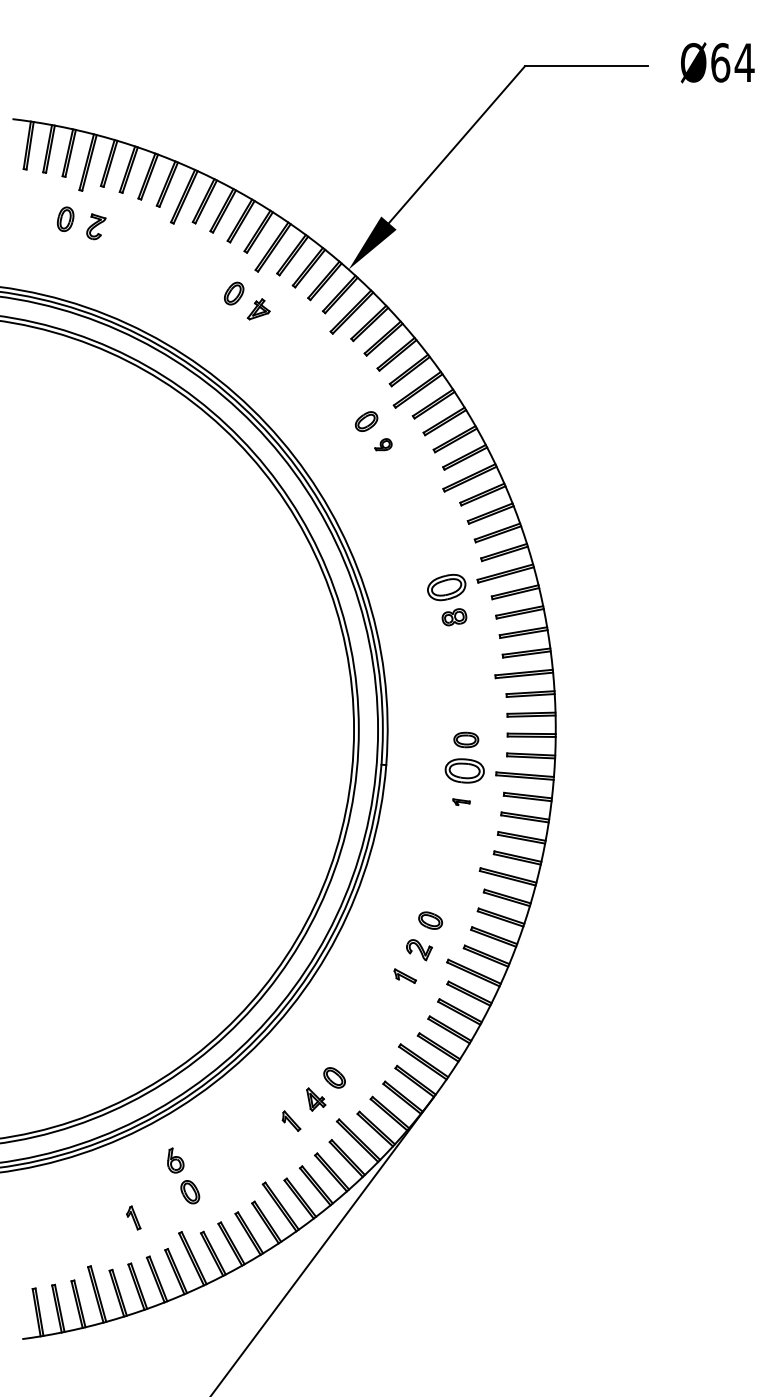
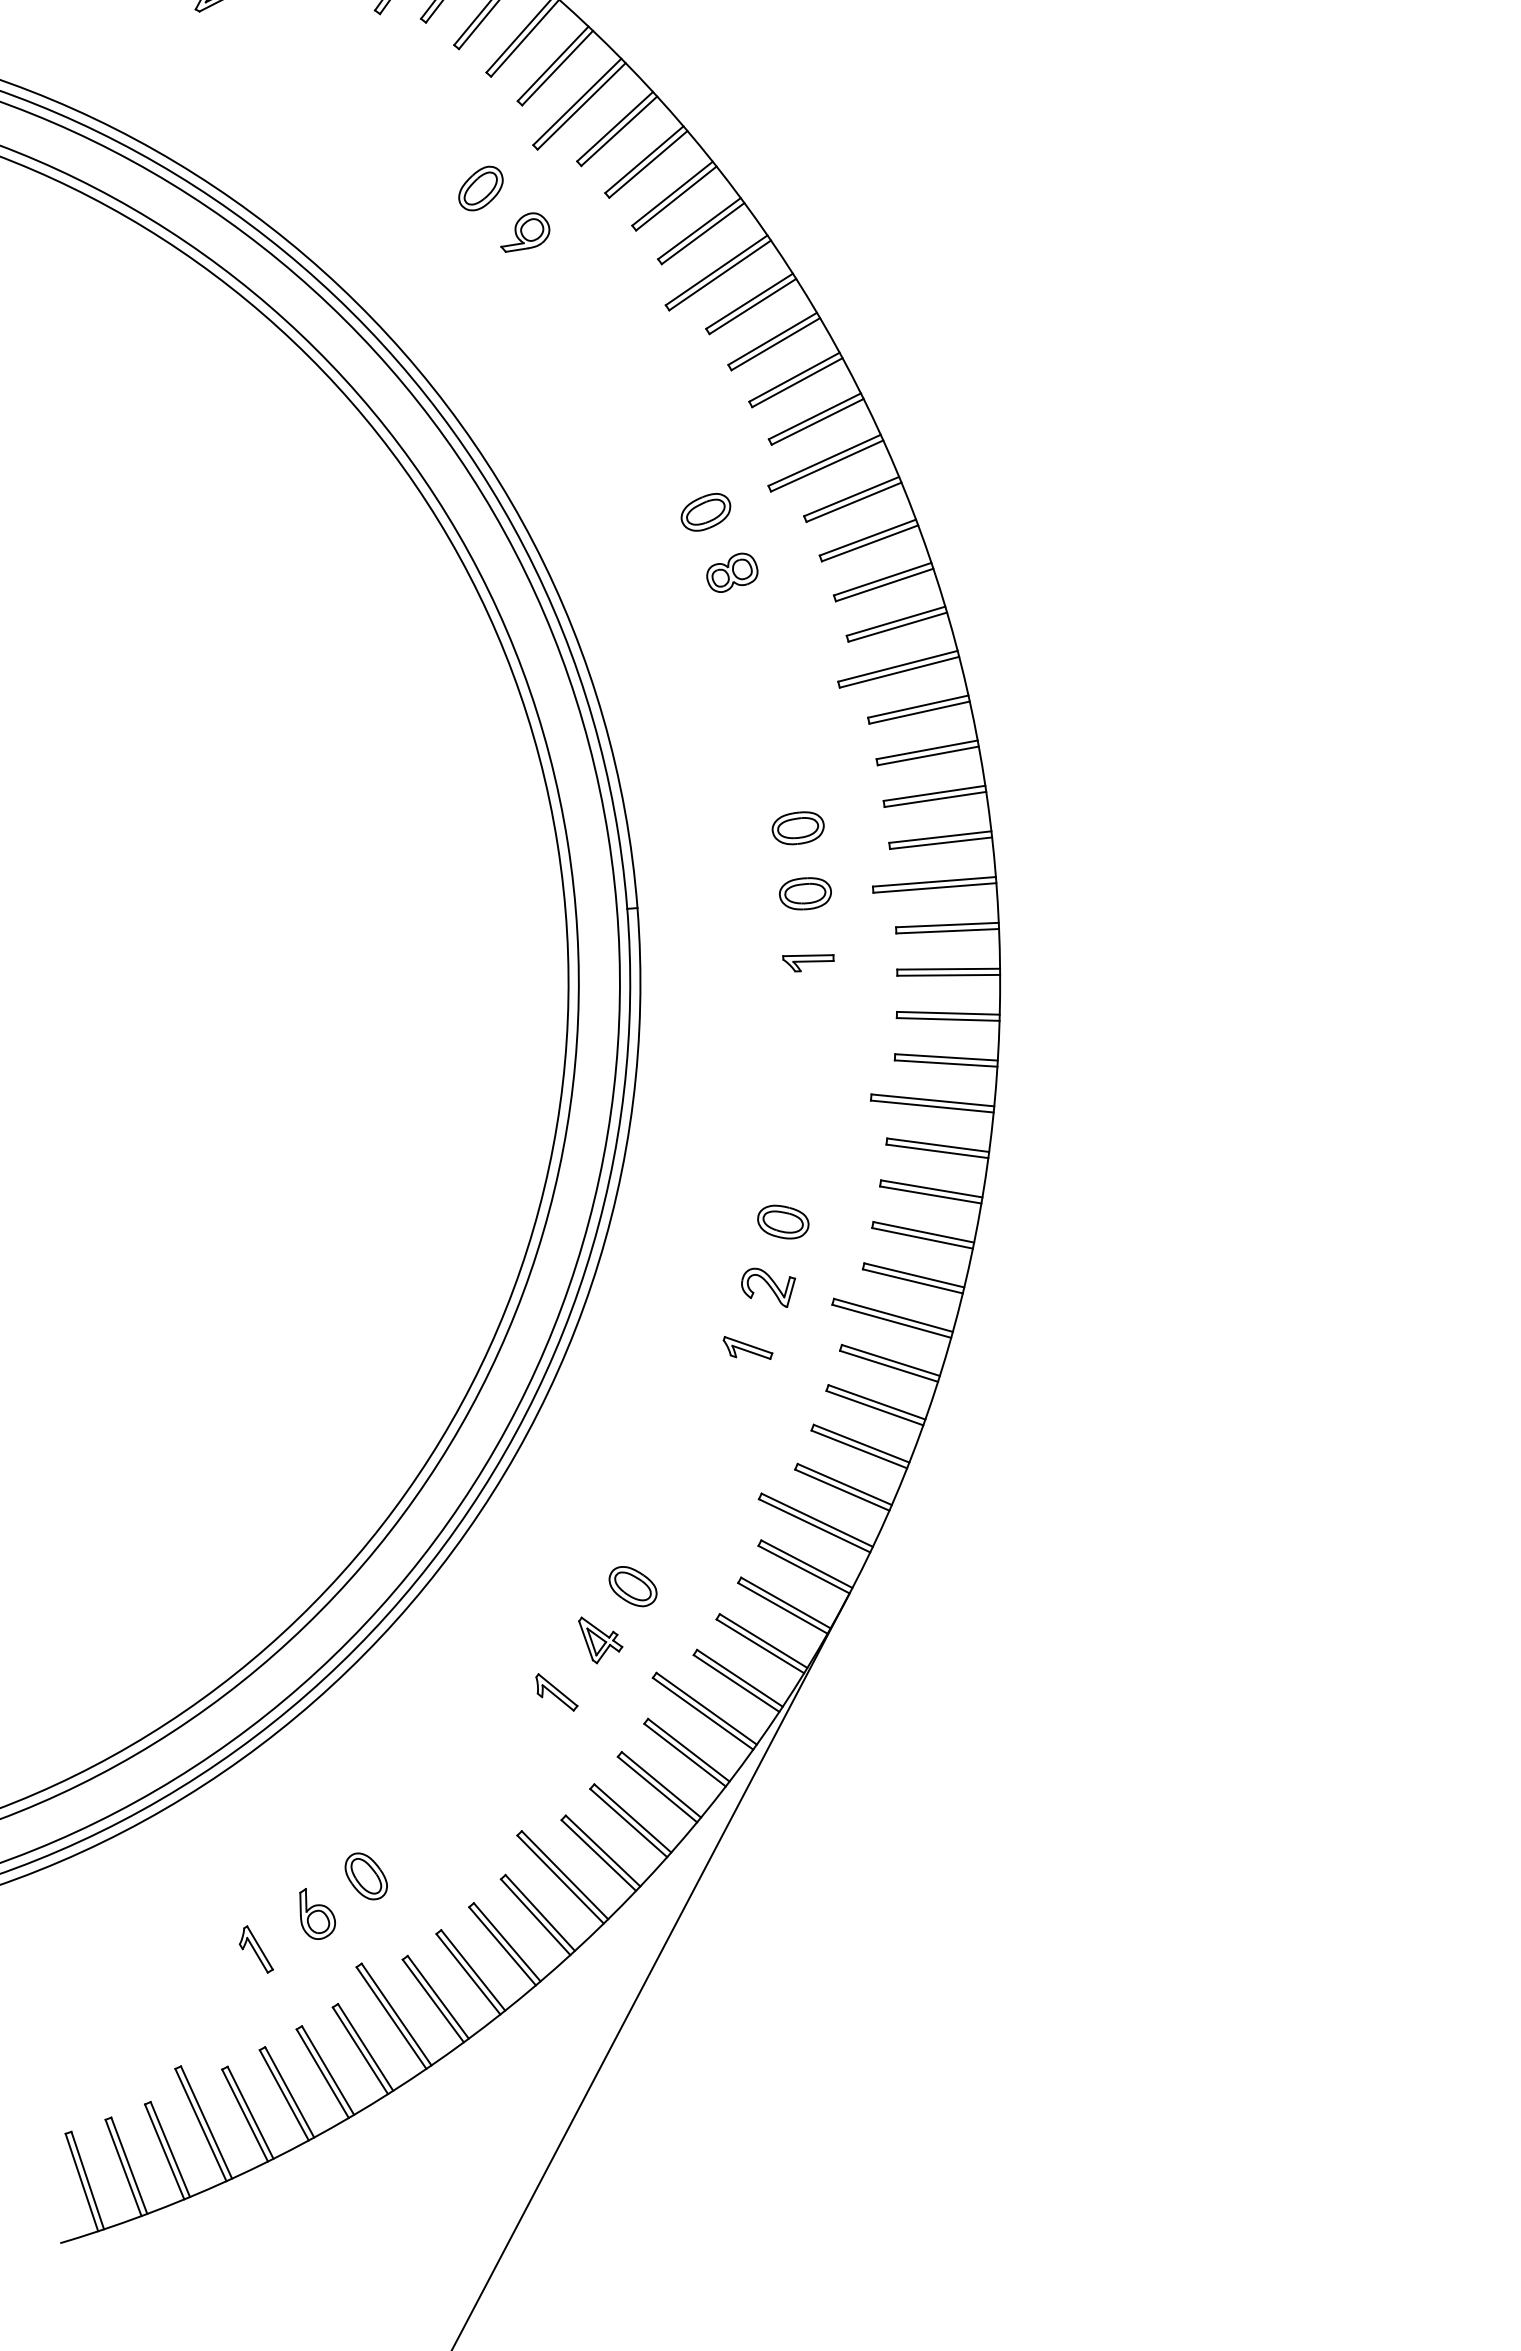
part: (383, 444) -> (524, 231), size x1.43
part: (446, 587) -> (705, 512), size x0.62
part: (464, 770) -> (804, 893), size x0.62
part: (461, 802) -> (809, 961), size x1.43
part: (175, 1160) -> (316, 1913), moved

